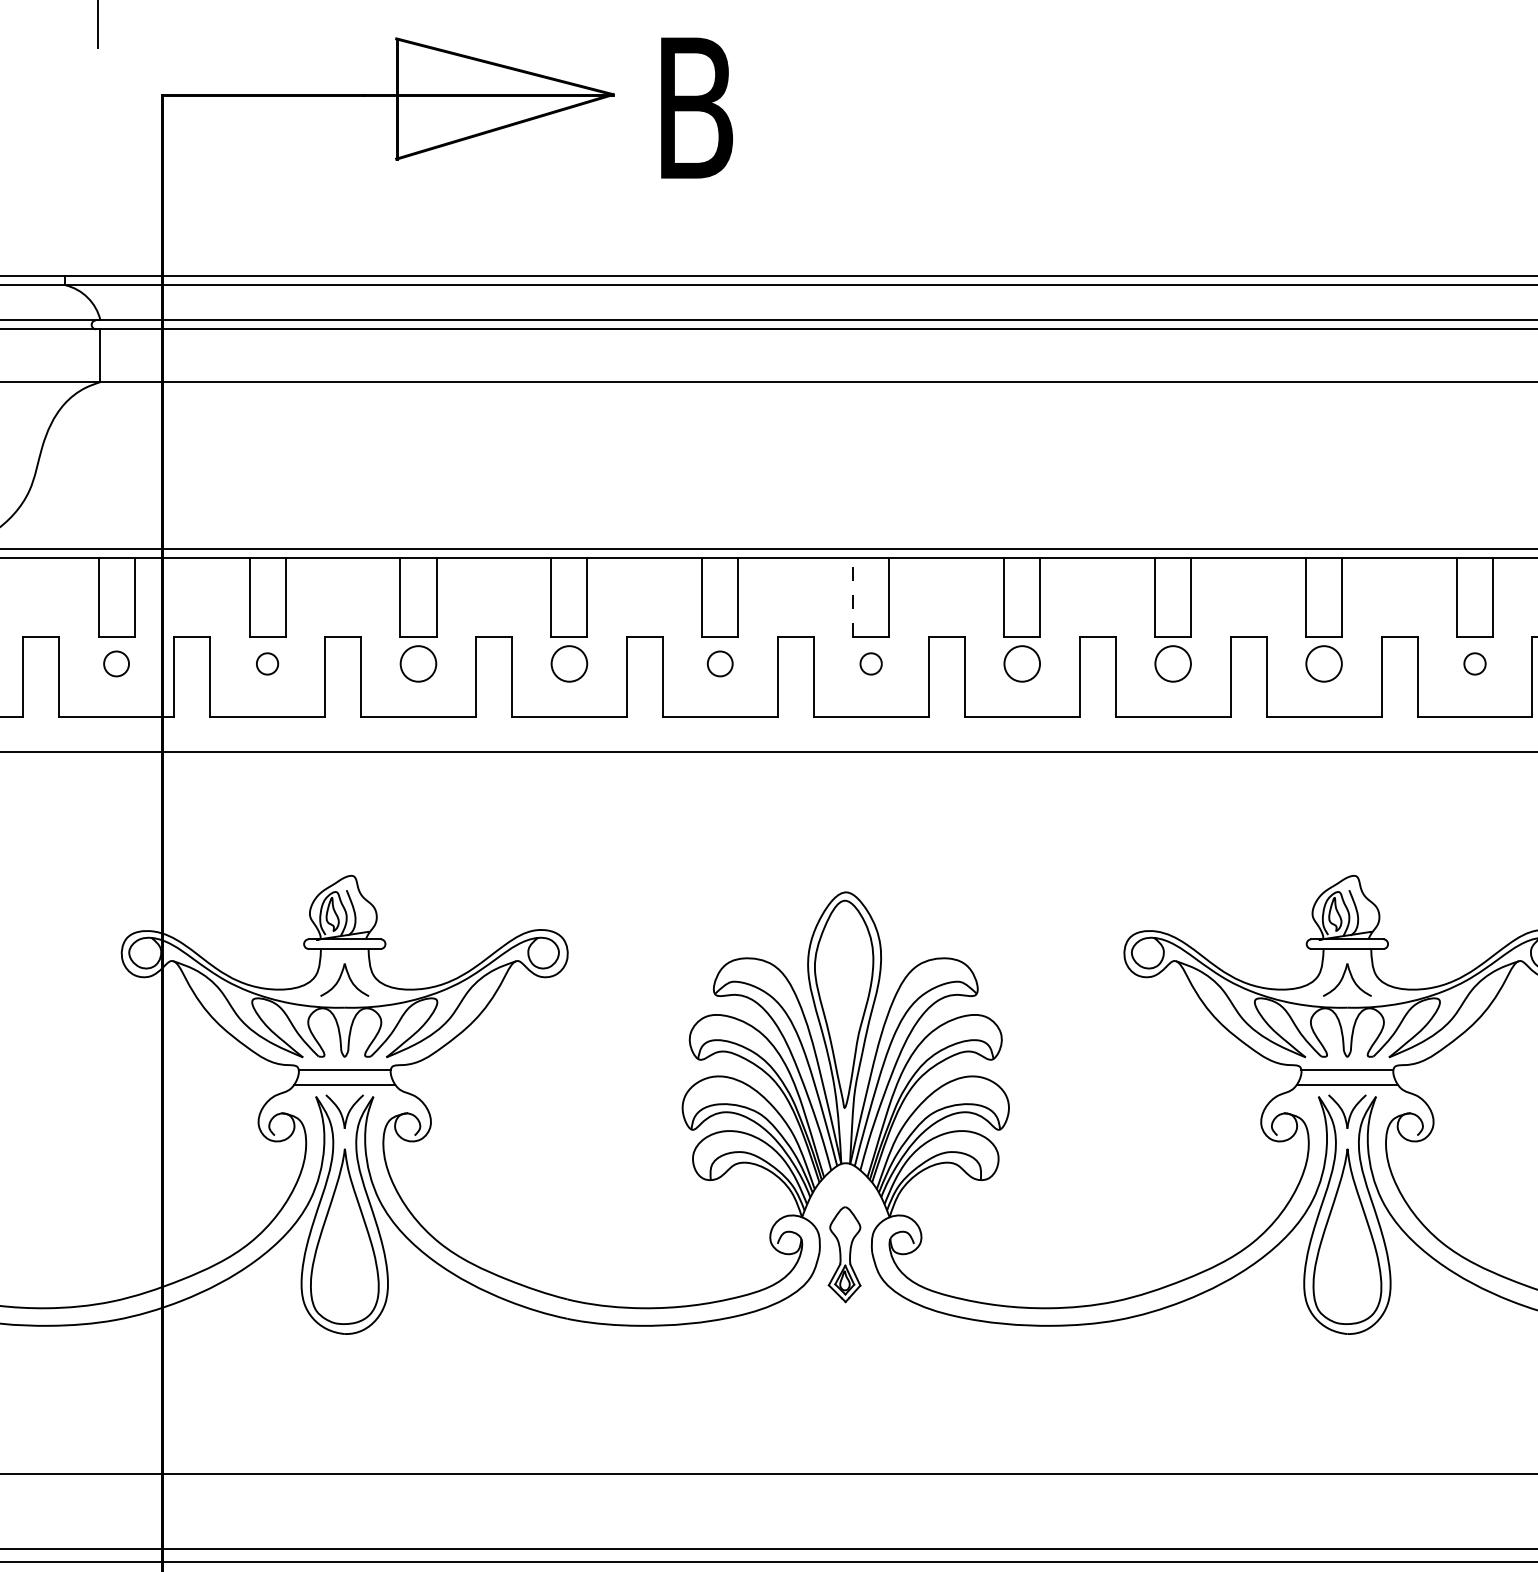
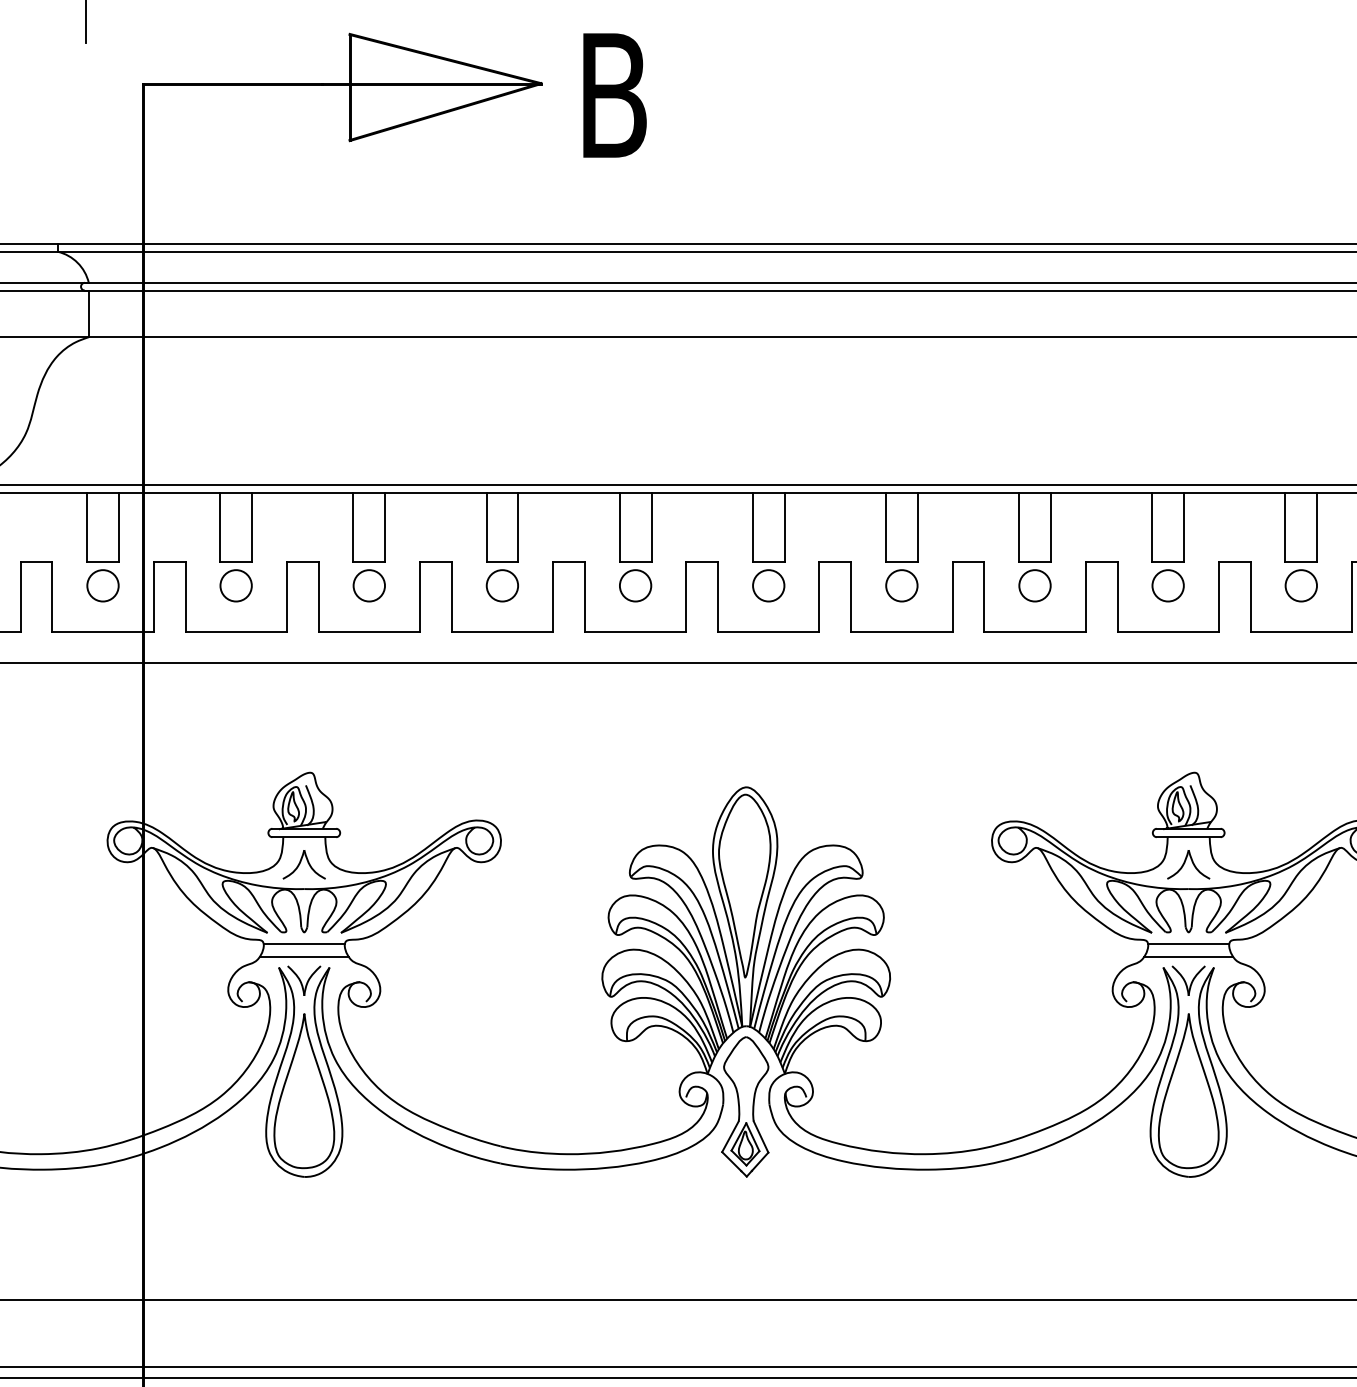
line: (853, 597) -> (753, 527), dashed -> solid
circle: (116, 663) -> (102, 585), size x1.43
circle: (267, 663) -> (236, 585), size x1.67
circle: (719, 663) -> (634, 585), size x1.43
circle: (870, 663) -> (768, 585), size x1.67
circle: (1474, 663) -> (1300, 585), size x1.67
part: (844, 1254) -> (745, 1106), size x1.67

